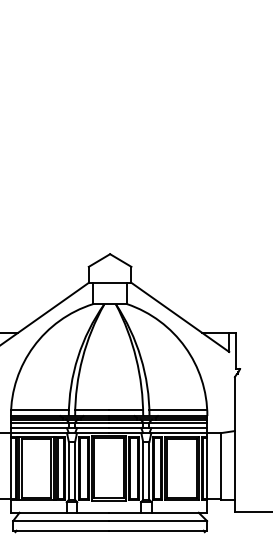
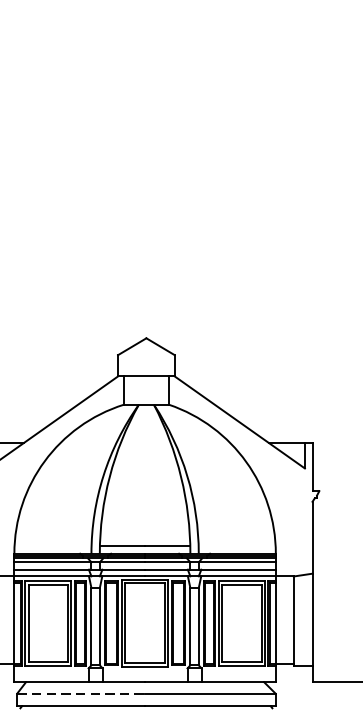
line: (39, 410) -> (52, 546), removed
line: (178, 410) -> (237, 546), removed
line: (61, 521) -> (81, 694), solid -> dashed

